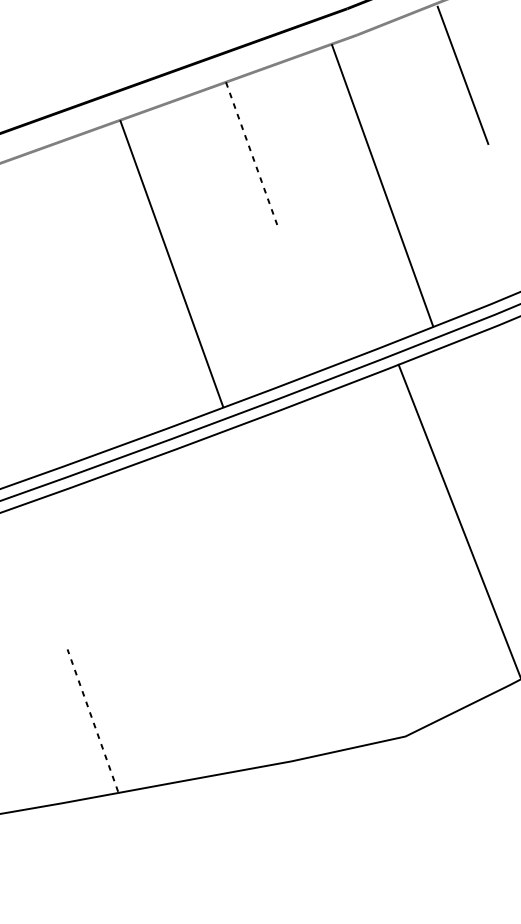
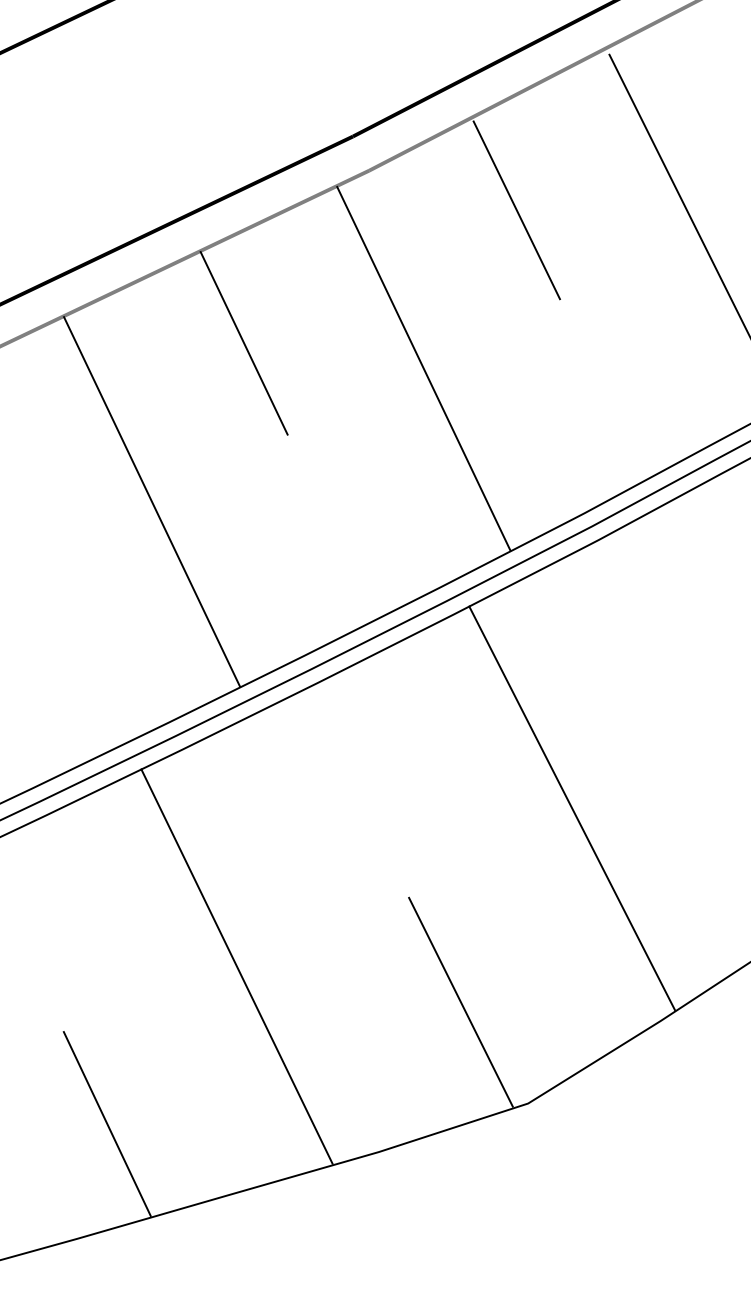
line: (251, 153) -> (244, 343), dashed -> solid
line: (200, 613) -> (236, 966), added
line: (363, 656) -> (460, 1001), added
line: (92, 720) -> (107, 1124), dashed -> solid

